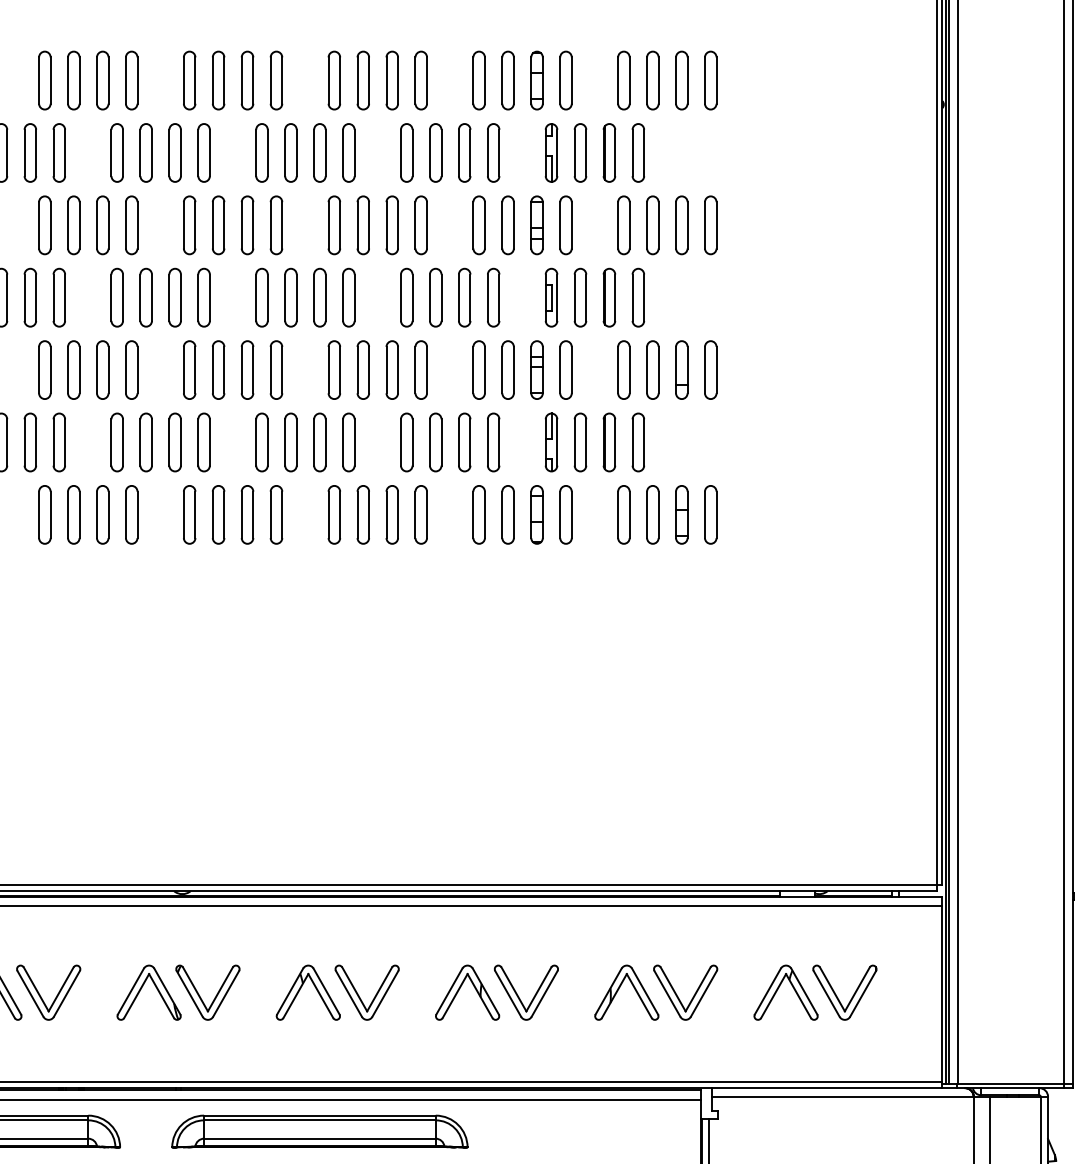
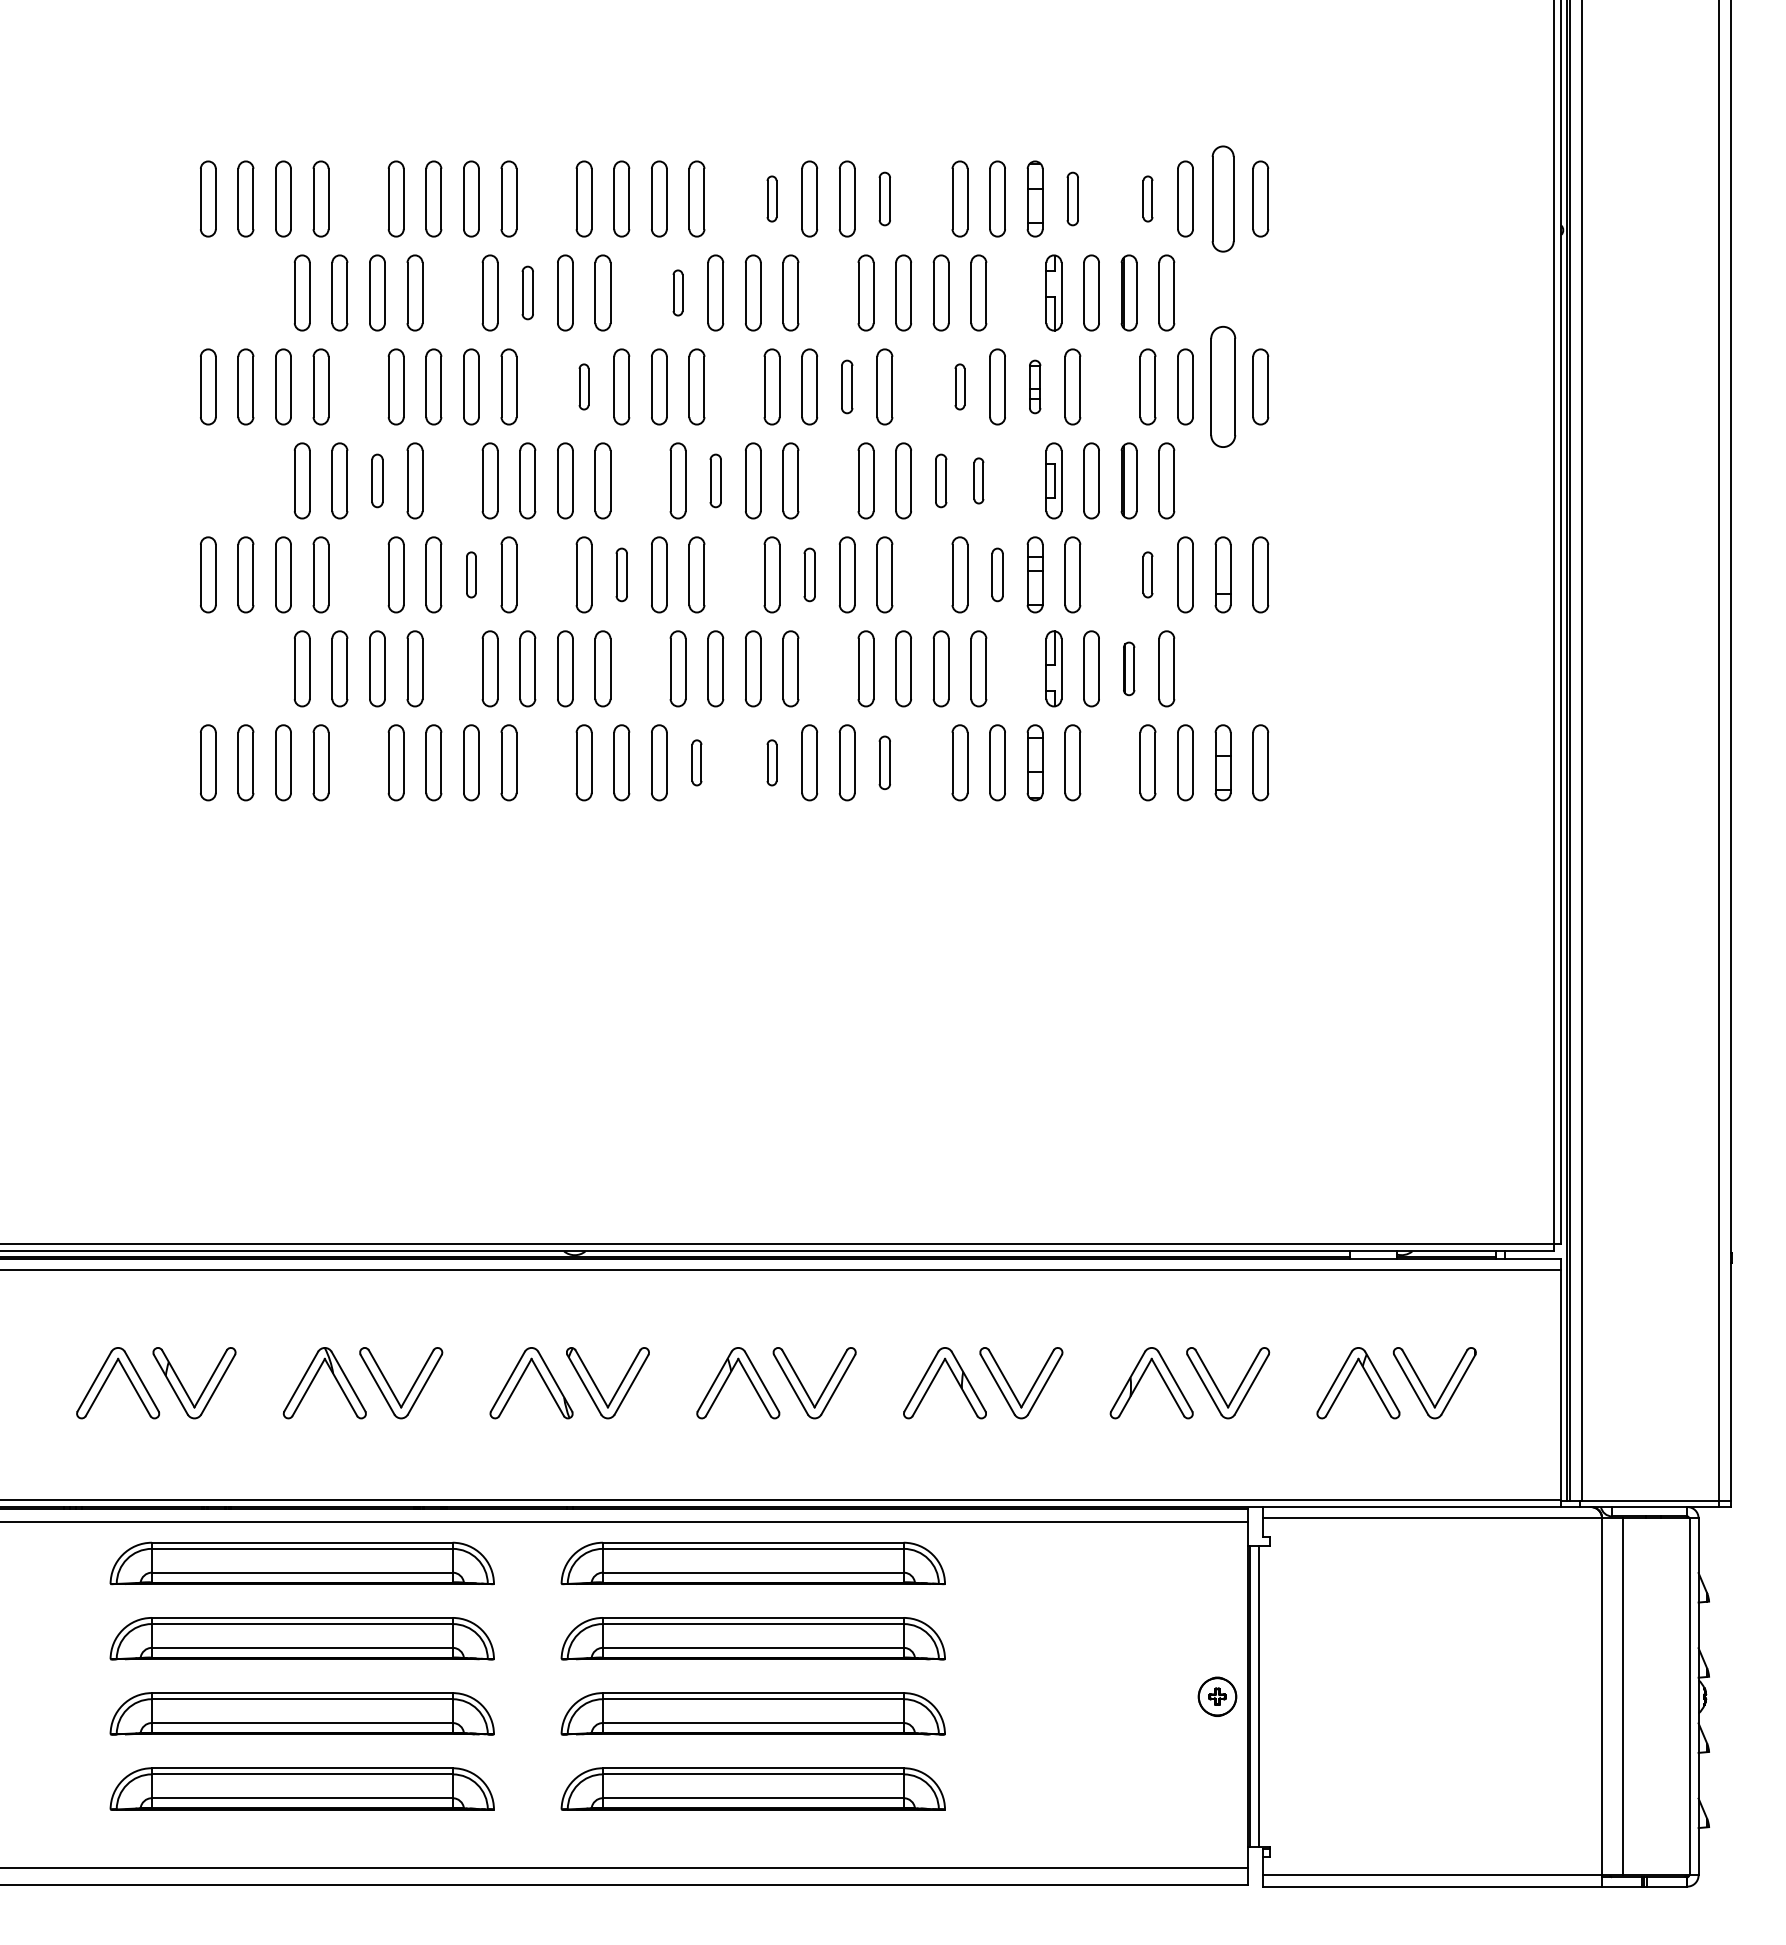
part: (333, 80) -> (771, 198), size x0.6
part: (420, 80) -> (884, 198), size x0.7
part: (565, 80) -> (1072, 198), size x0.7
part: (623, 80) -> (1147, 198), size x0.6
part: (681, 80) -> (1222, 198), size x1.4
part: (145, 152) -> (527, 292), size x0.7
part: (261, 152) -> (677, 292), size x0.6
part: (189, 224) -> (583, 386), size x0.6
part: (391, 224) -> (846, 386), size x0.7
part: (478, 224) -> (959, 386), size x0.6
part: (536, 224) -> (1034, 386), size x0.7
part: (681, 224) -> (1222, 386), size x1.6
part: (30, 297) -> (377, 480), size x0.7
part: (290, 297) -> (715, 480), size x0.7
part: (464, 297) -> (940, 480), size x0.7
part: (493, 297) -> (978, 480), size x0.6
part: (102, 369) -> (471, 574), size x0.6
part: (218, 369) -> (621, 574), size x0.7
part: (363, 369) -> (809, 574), size x0.7
part: (508, 369) -> (997, 574), size x0.7
part: (623, 369) -> (1147, 574), size x0.6
part: (608, 442) -> (1128, 668), size x0.7
part: (276, 514) -> (696, 762), size x0.6
part: (333, 514) -> (771, 762), size x0.6
part: (420, 514) -> (884, 762), size x0.7

